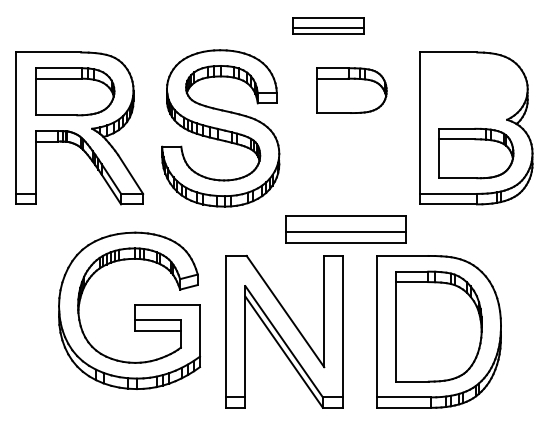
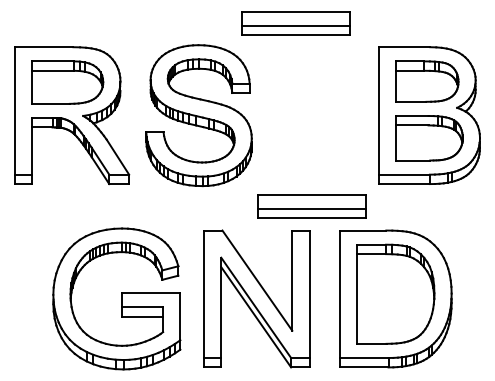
part: (328, 25) -> (296, 22), size x1.67
part: (351, 90) -> (426, 81), moved
part: (129, 310) -> (116, 298), moved

